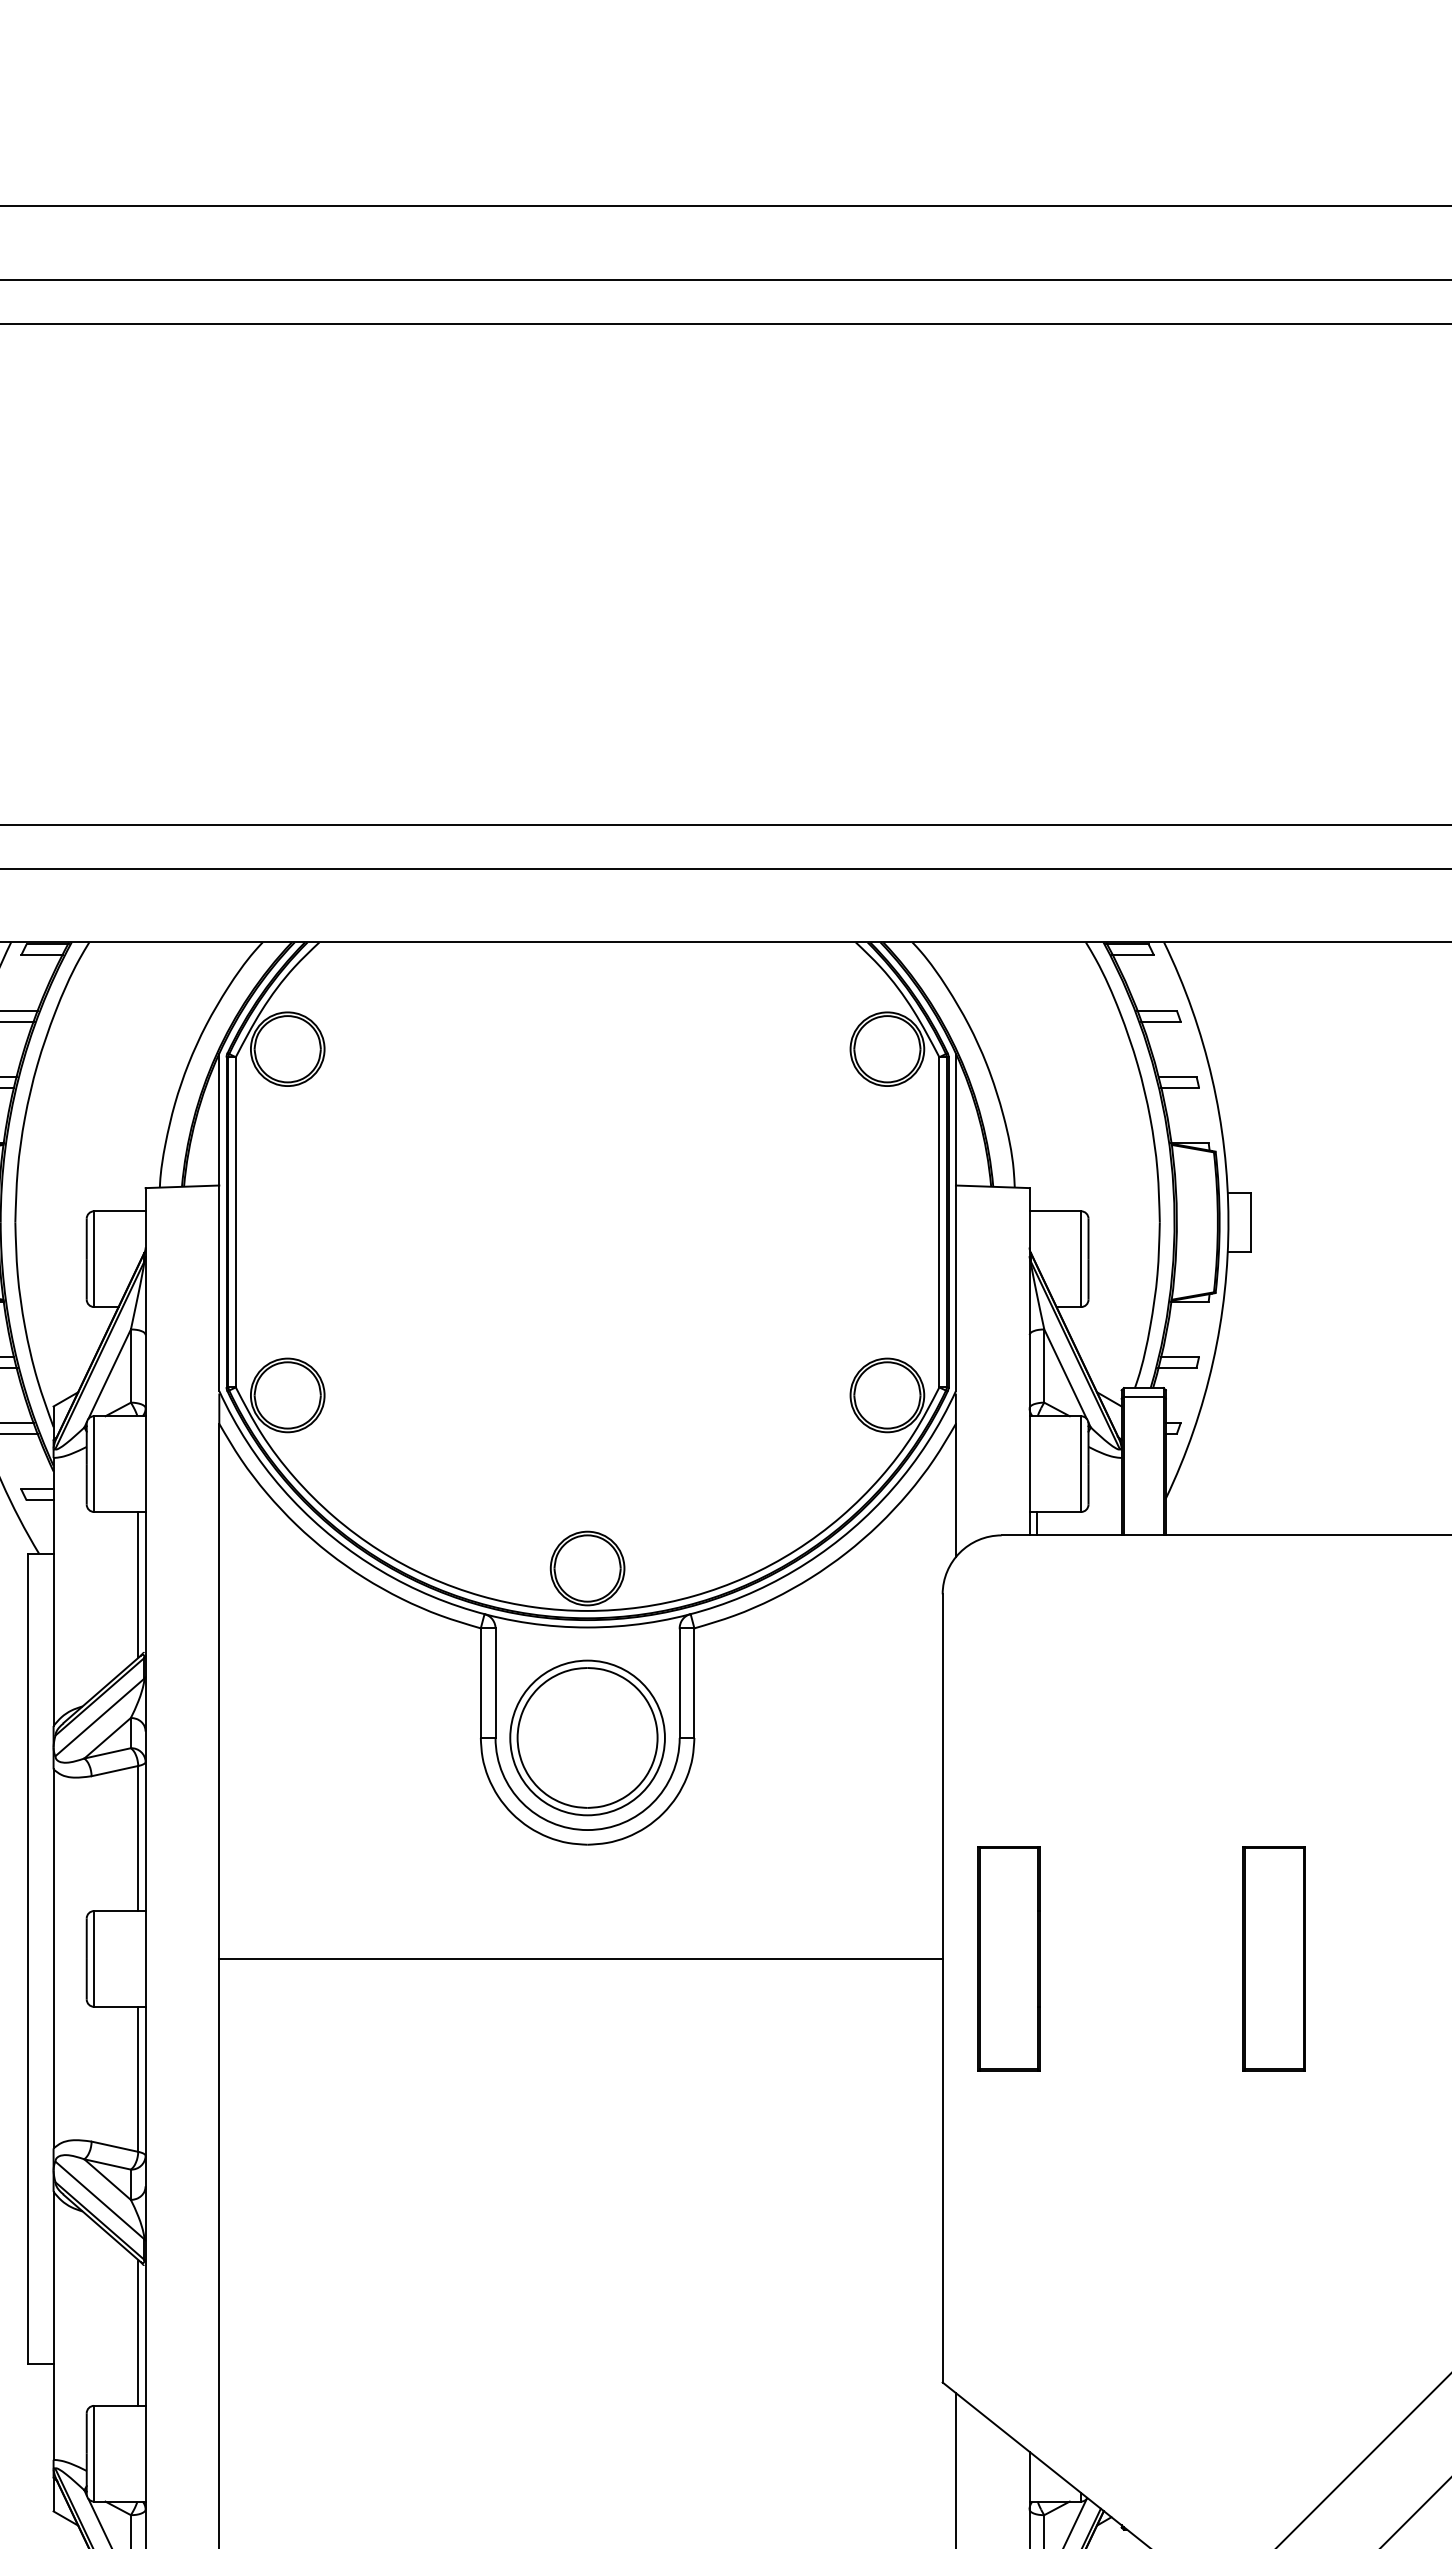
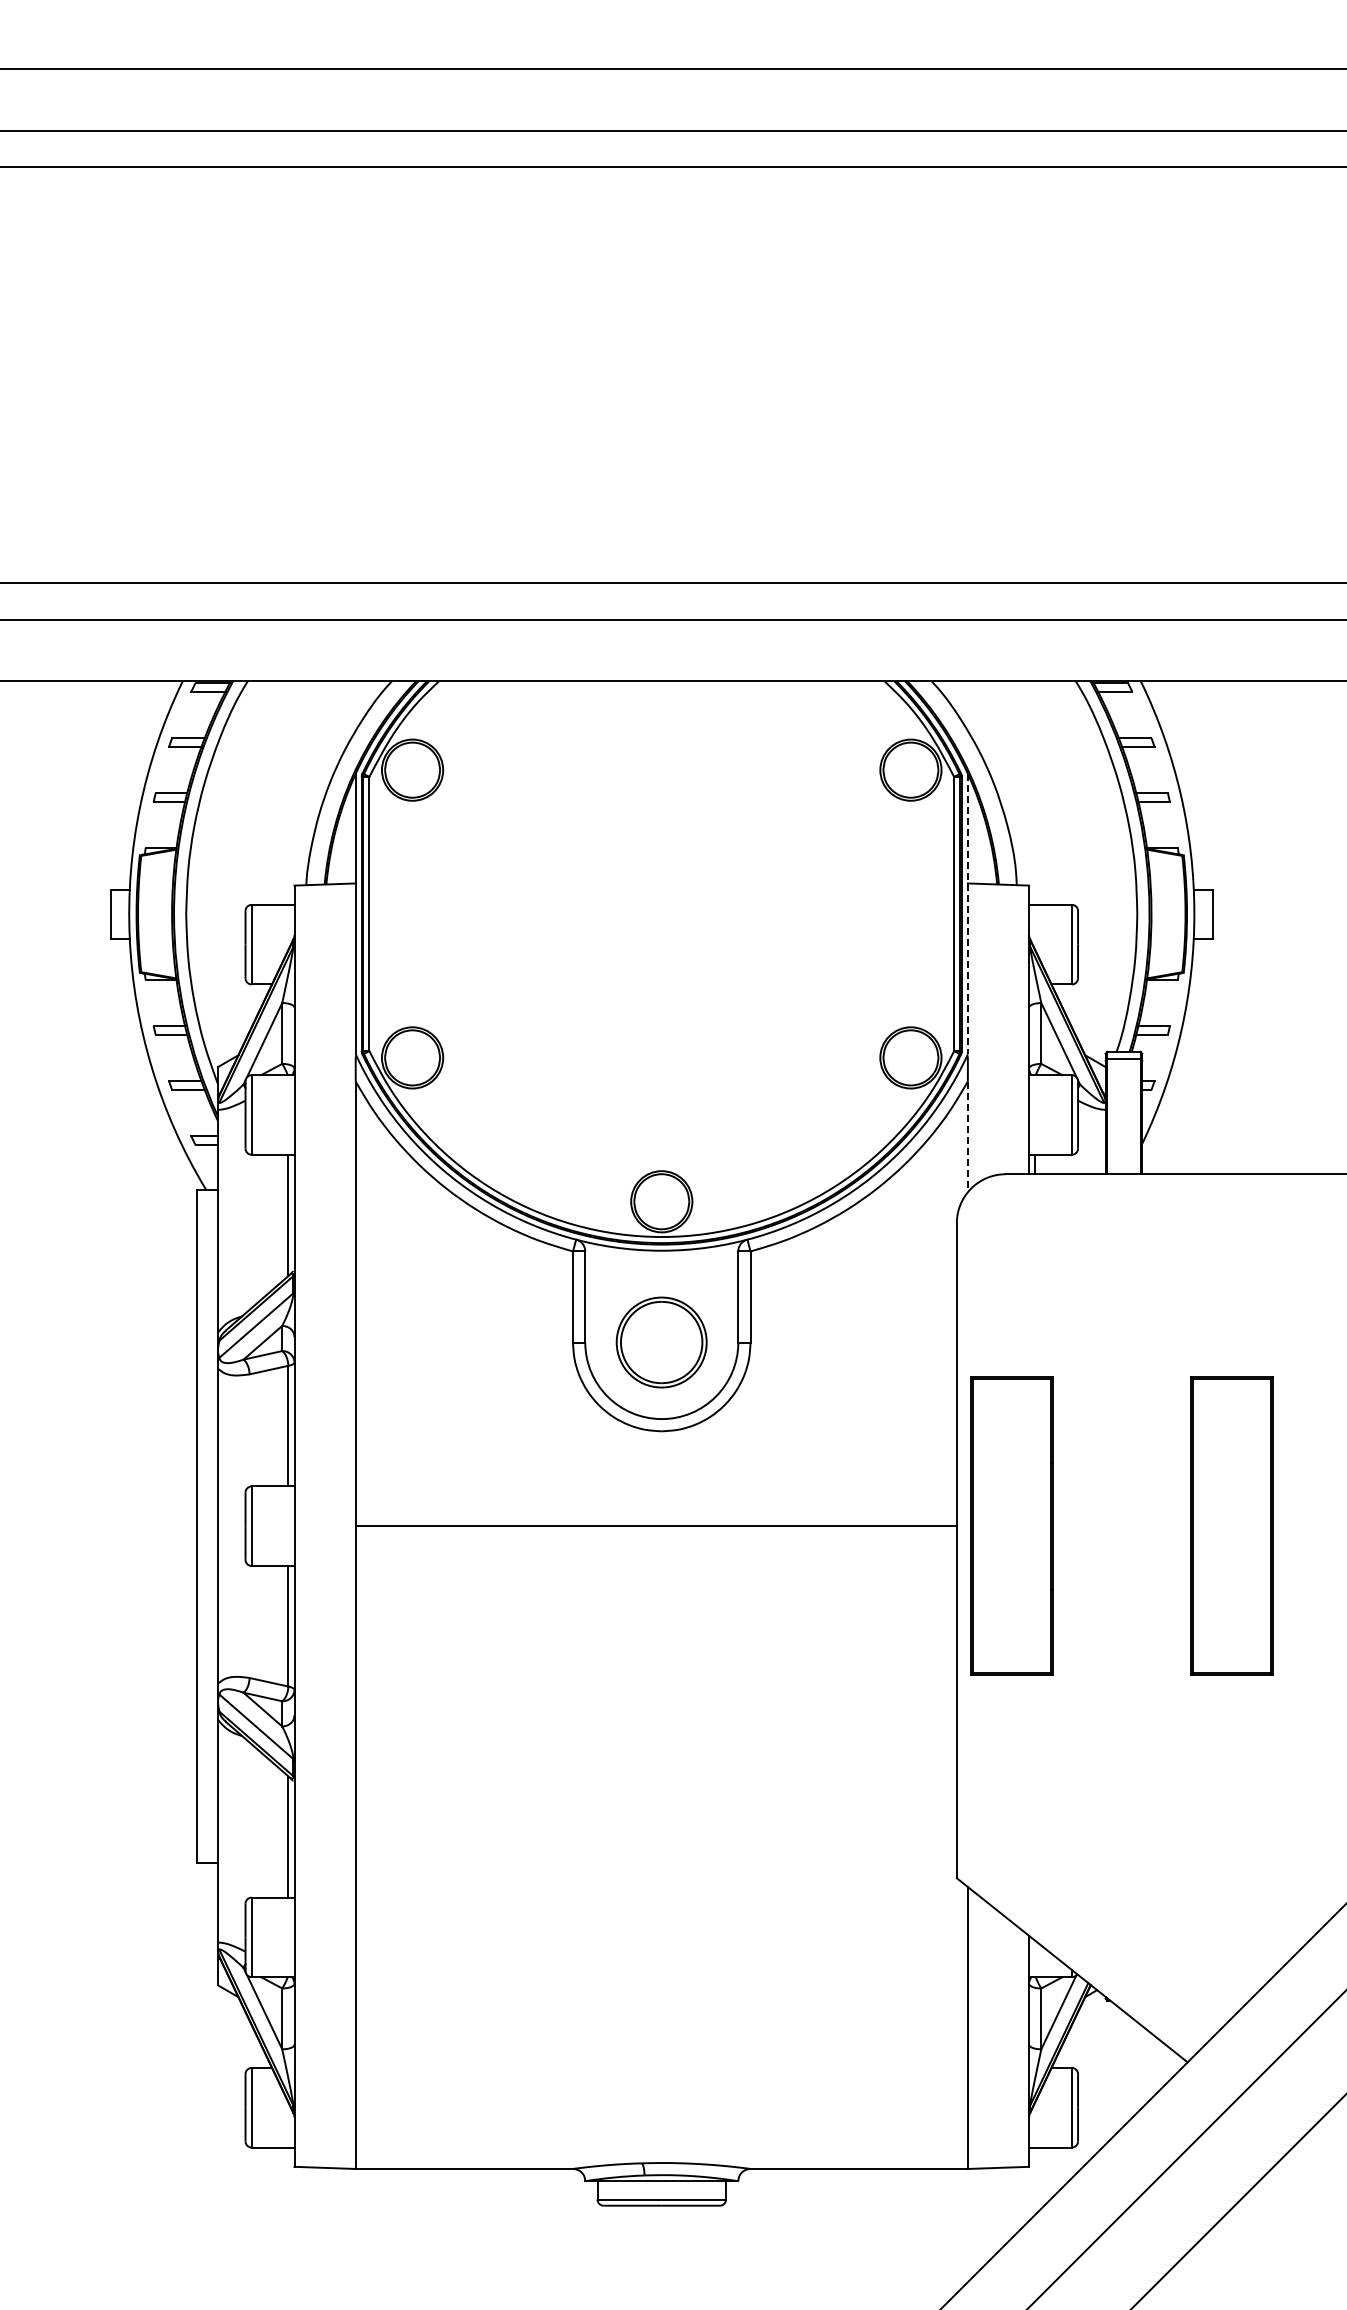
line: (955, 1222) -> (967, 914), solid -> dashed
line: (955, 1491) -> (967, 1137), solid -> dashed
part: (587, 1737) -> (661, 1342), size x0.7
part: (1008, 1958) -> (1011, 1525), size x1.6
part: (1274, 1958) -> (1232, 1525), size x1.6

